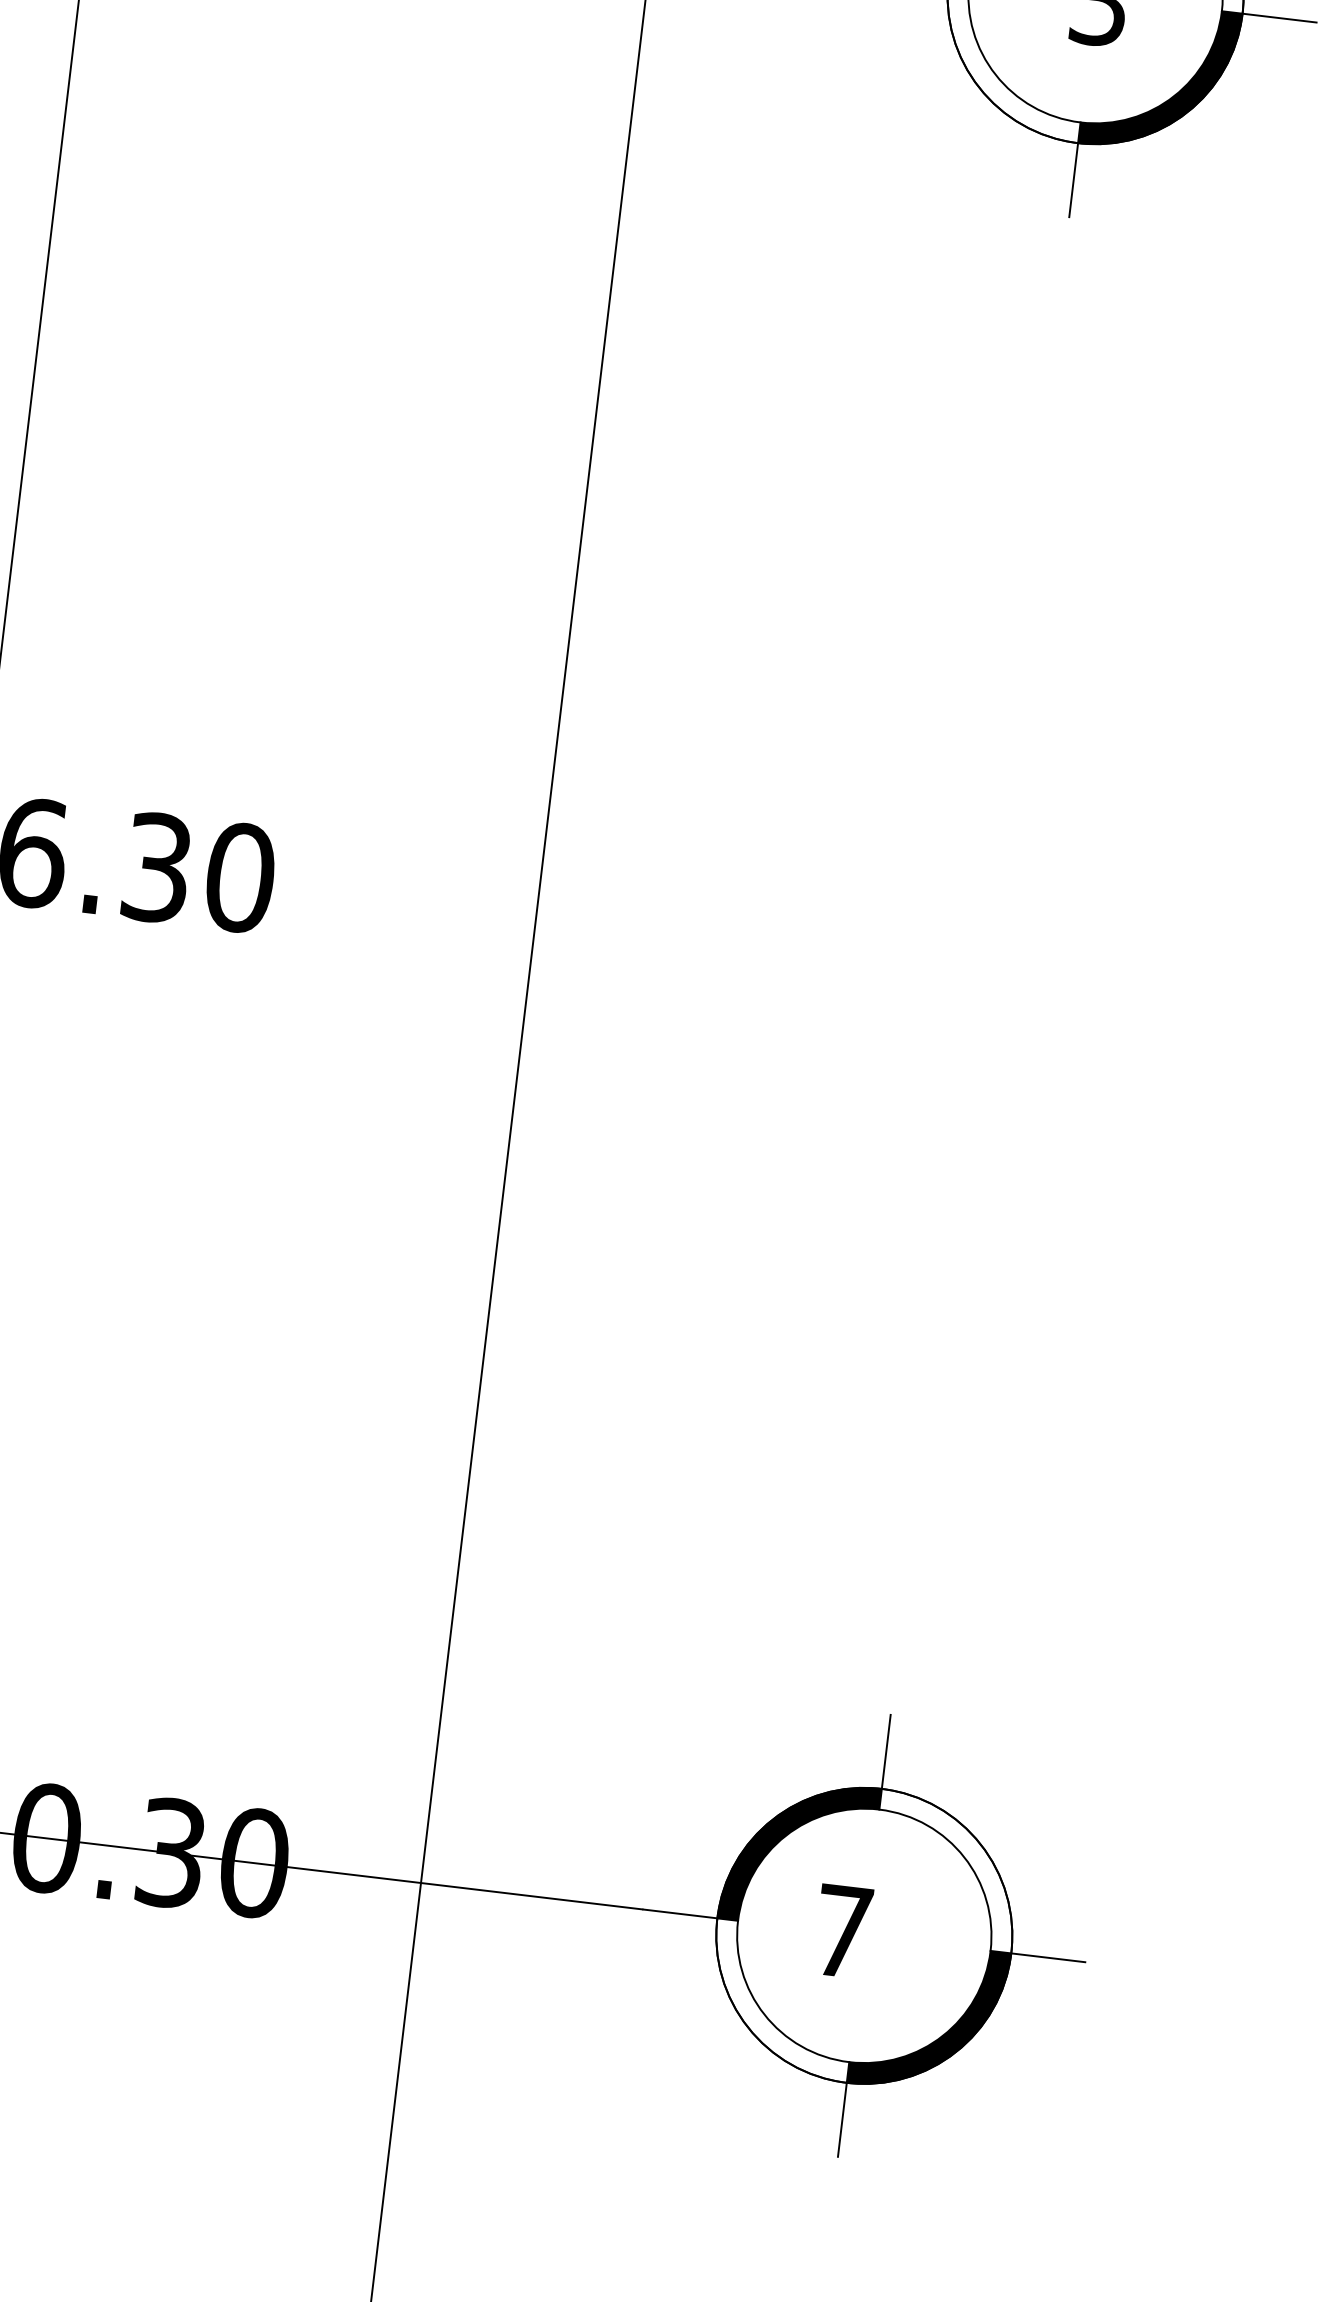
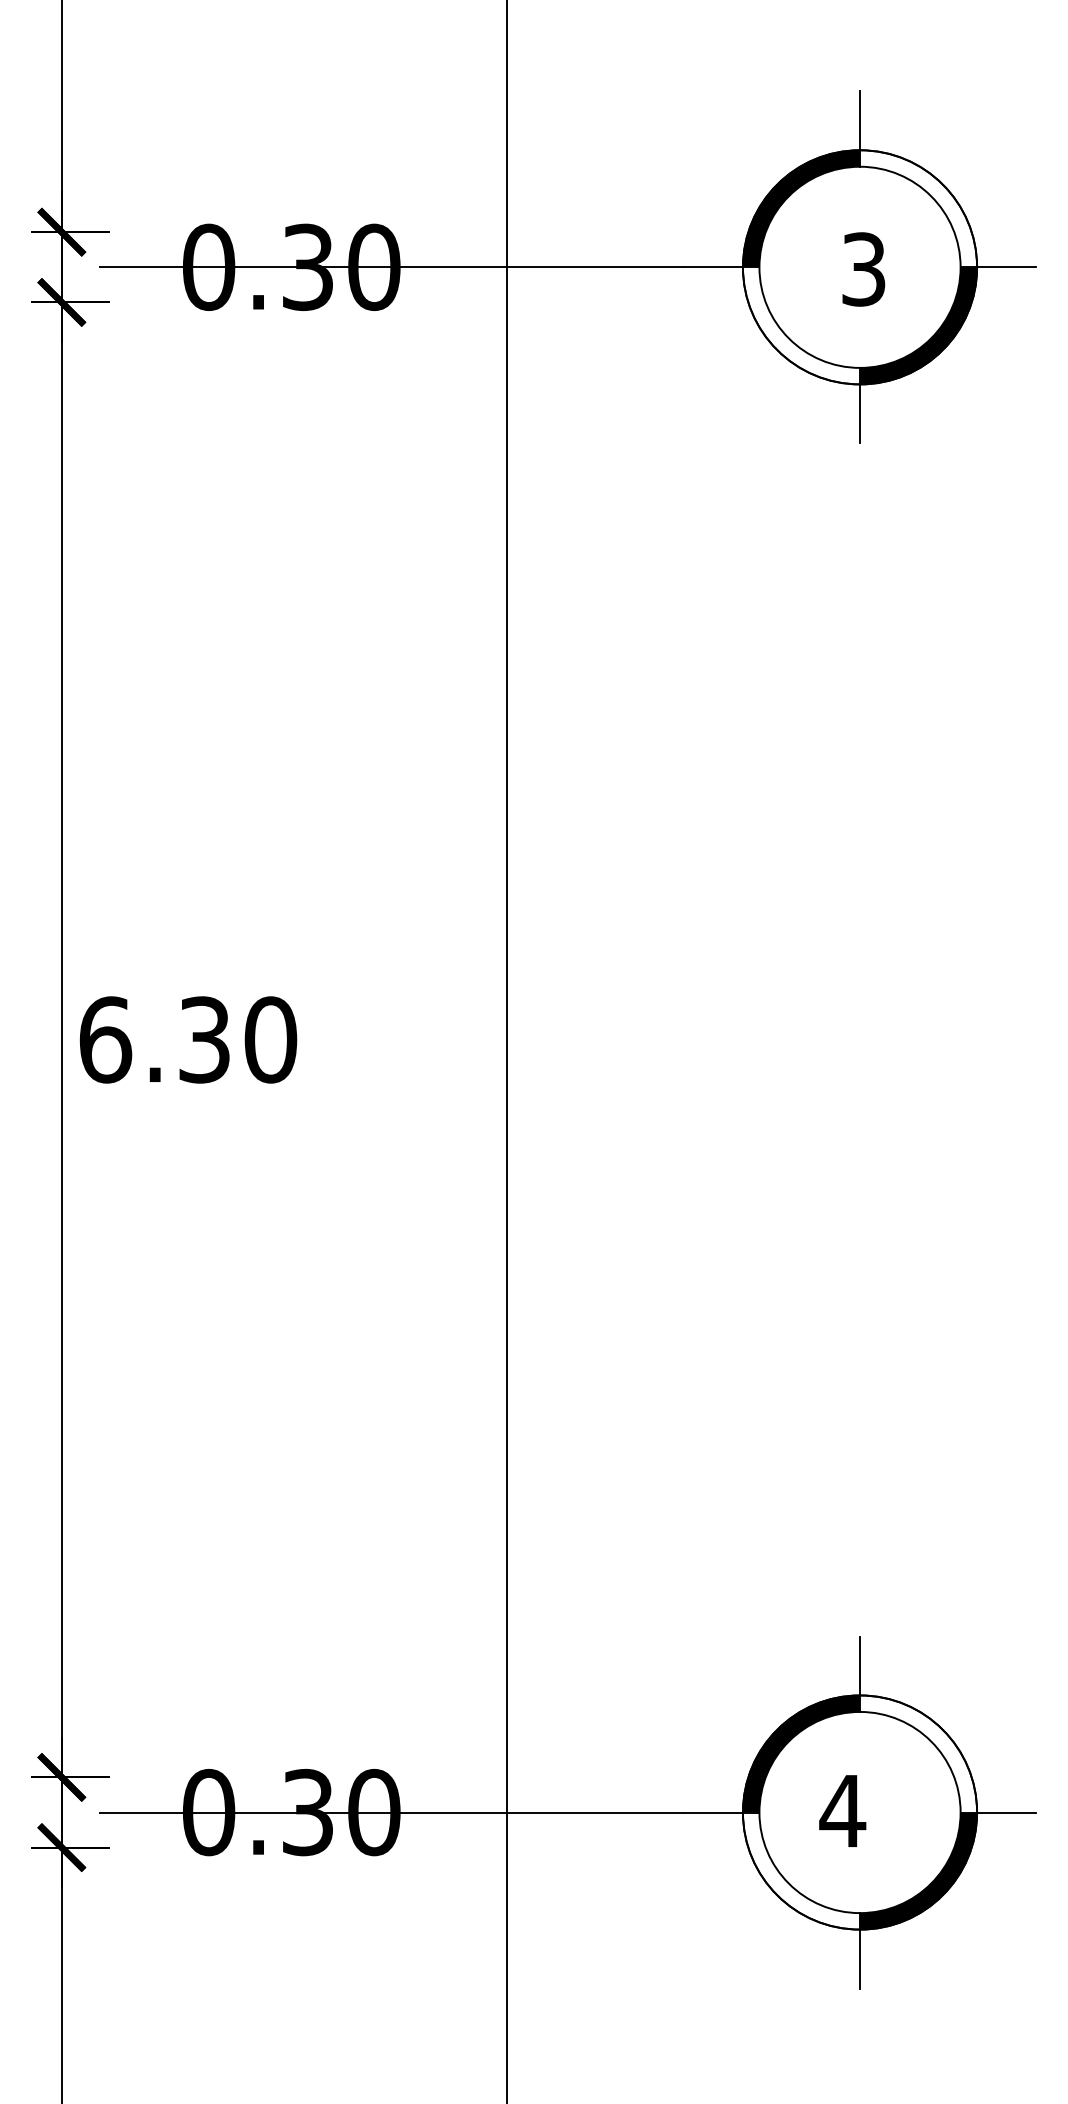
text: (842, 1930) -> (842, 1810), 7 -> 4

